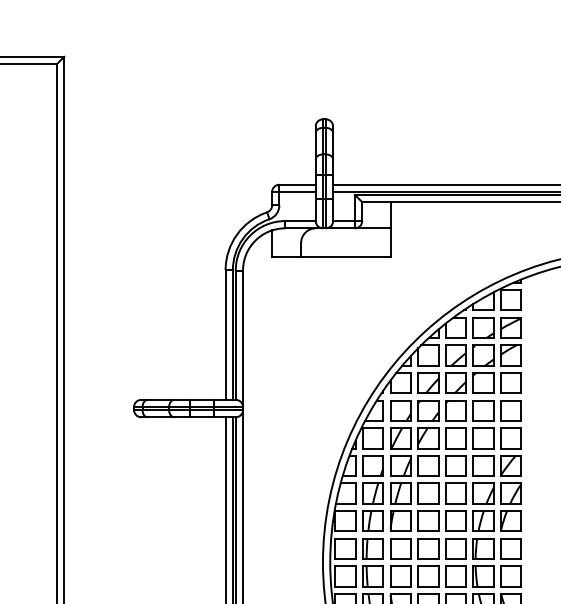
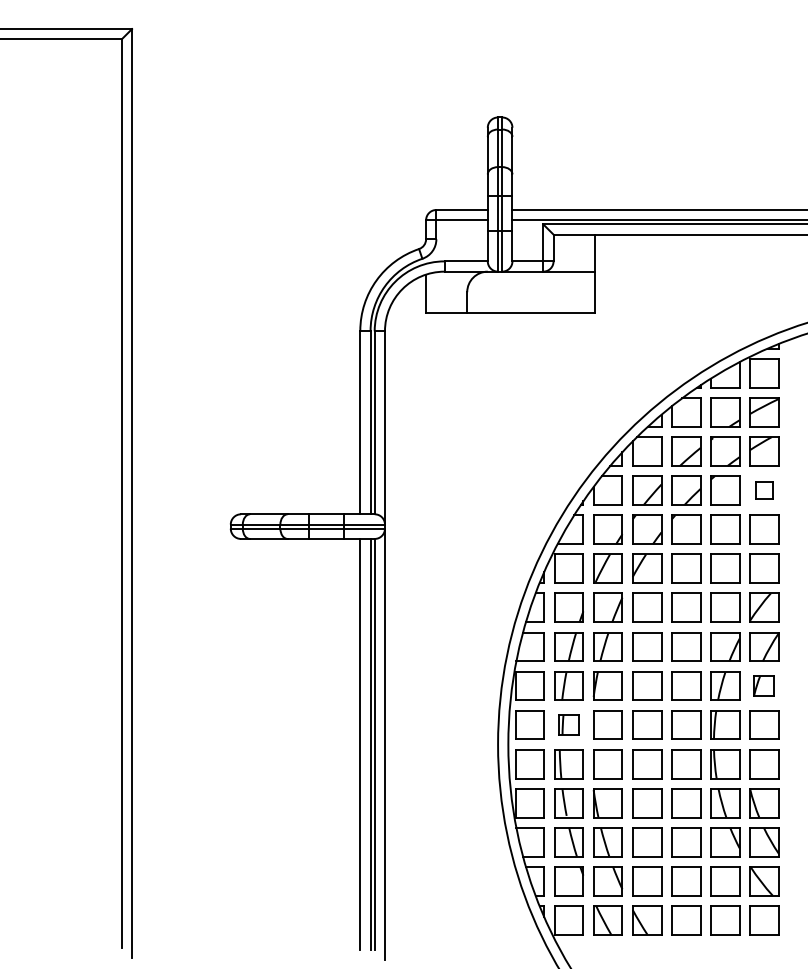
part: (511, 383) -> (764, 490), size x0.6
part: (511, 520) -> (764, 685), size x0.7
part: (372, 548) -> (568, 724), size x0.7

